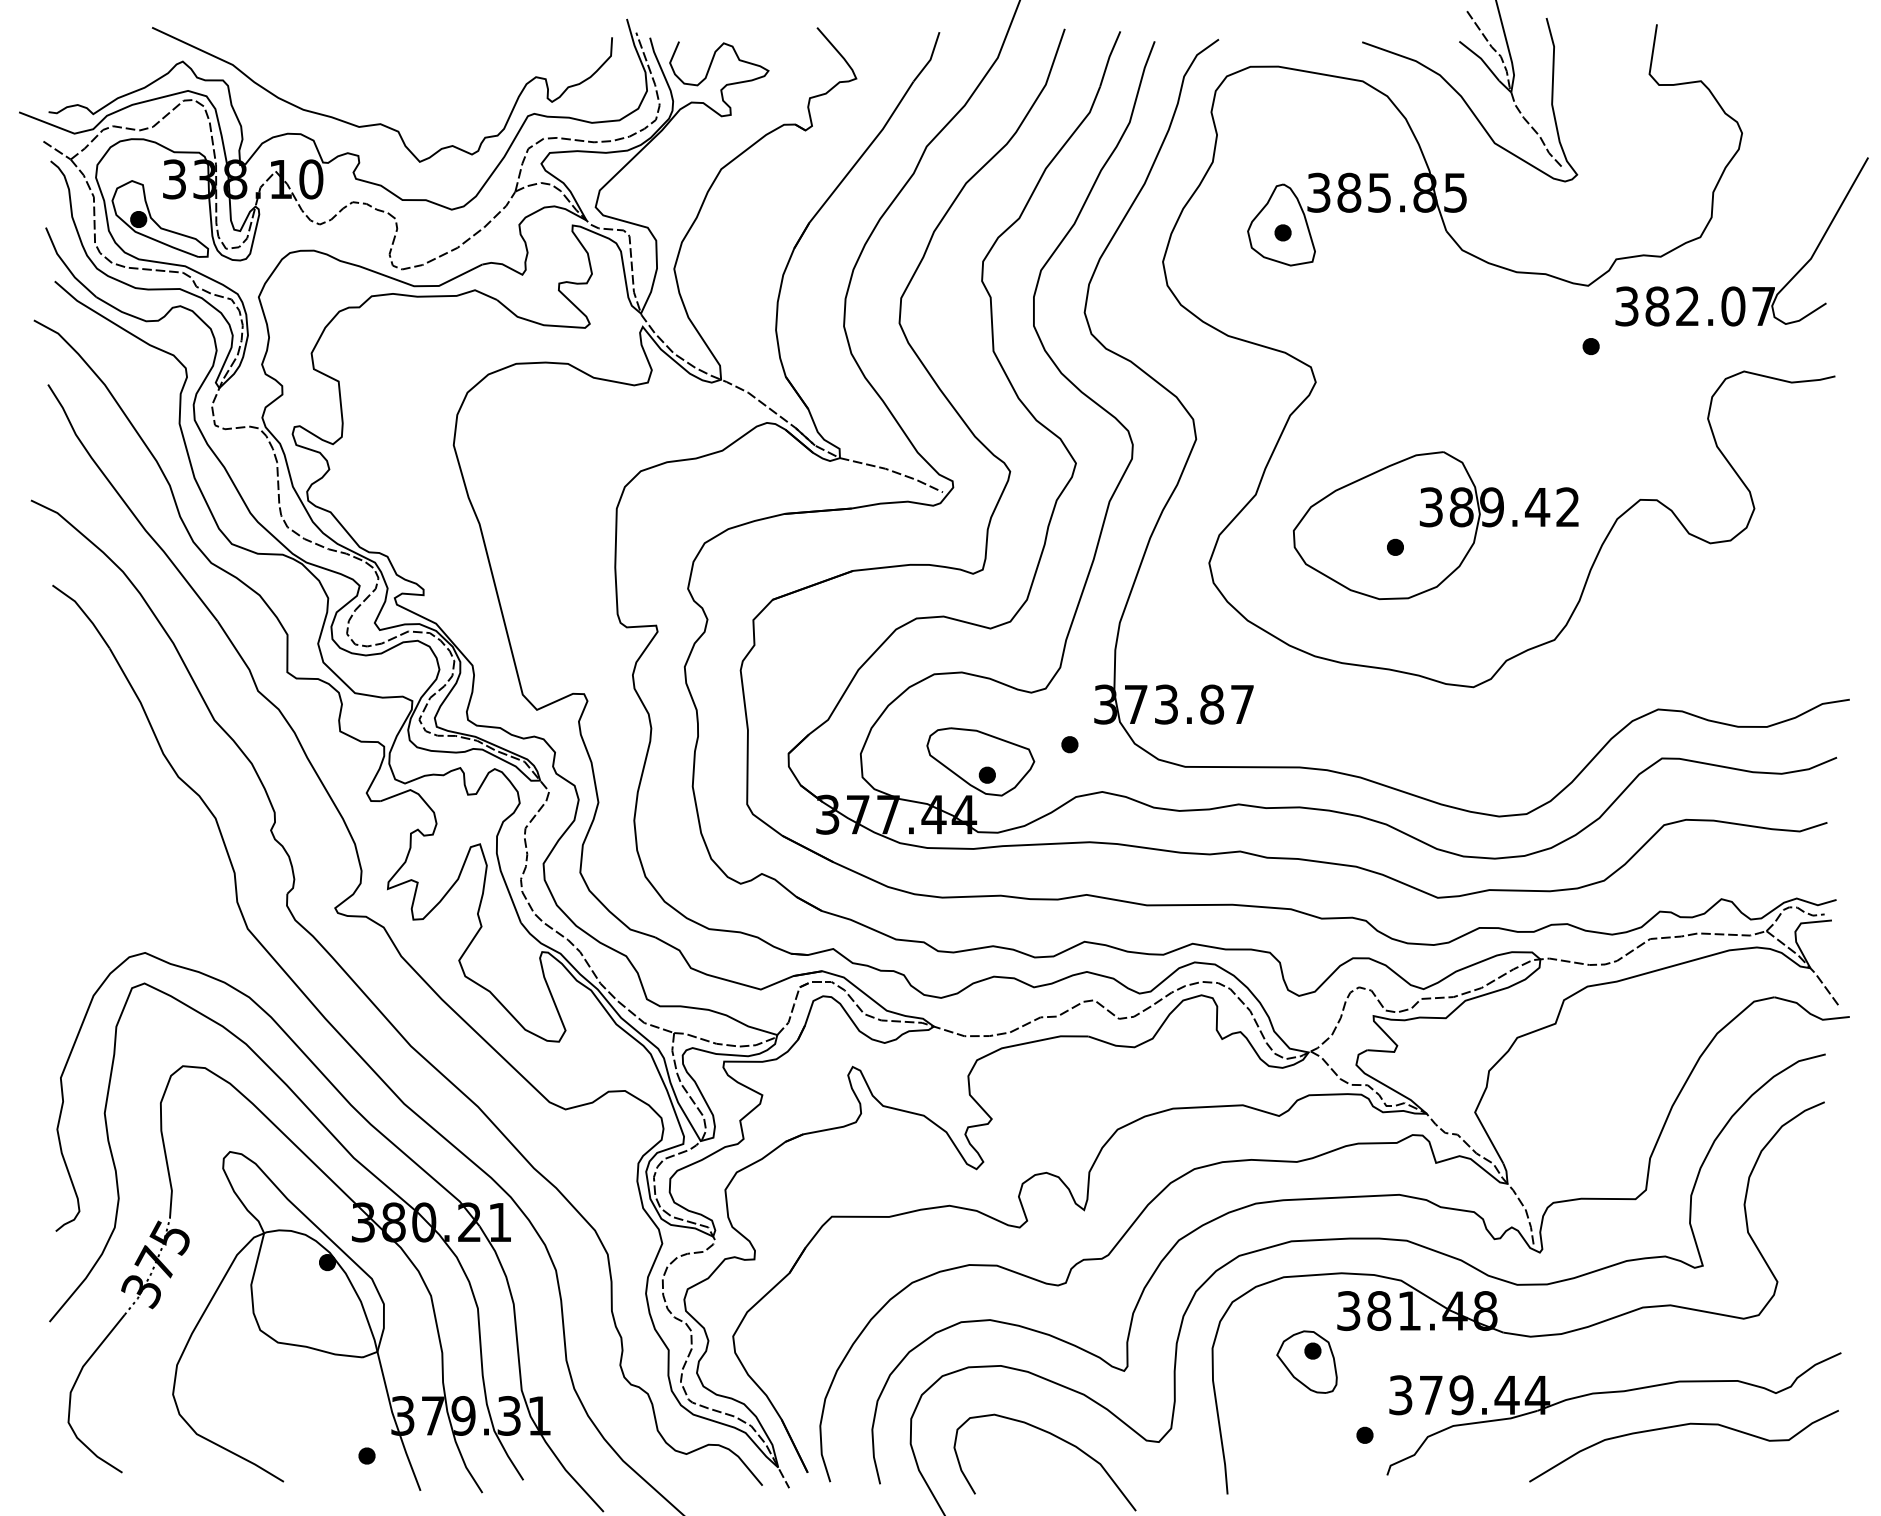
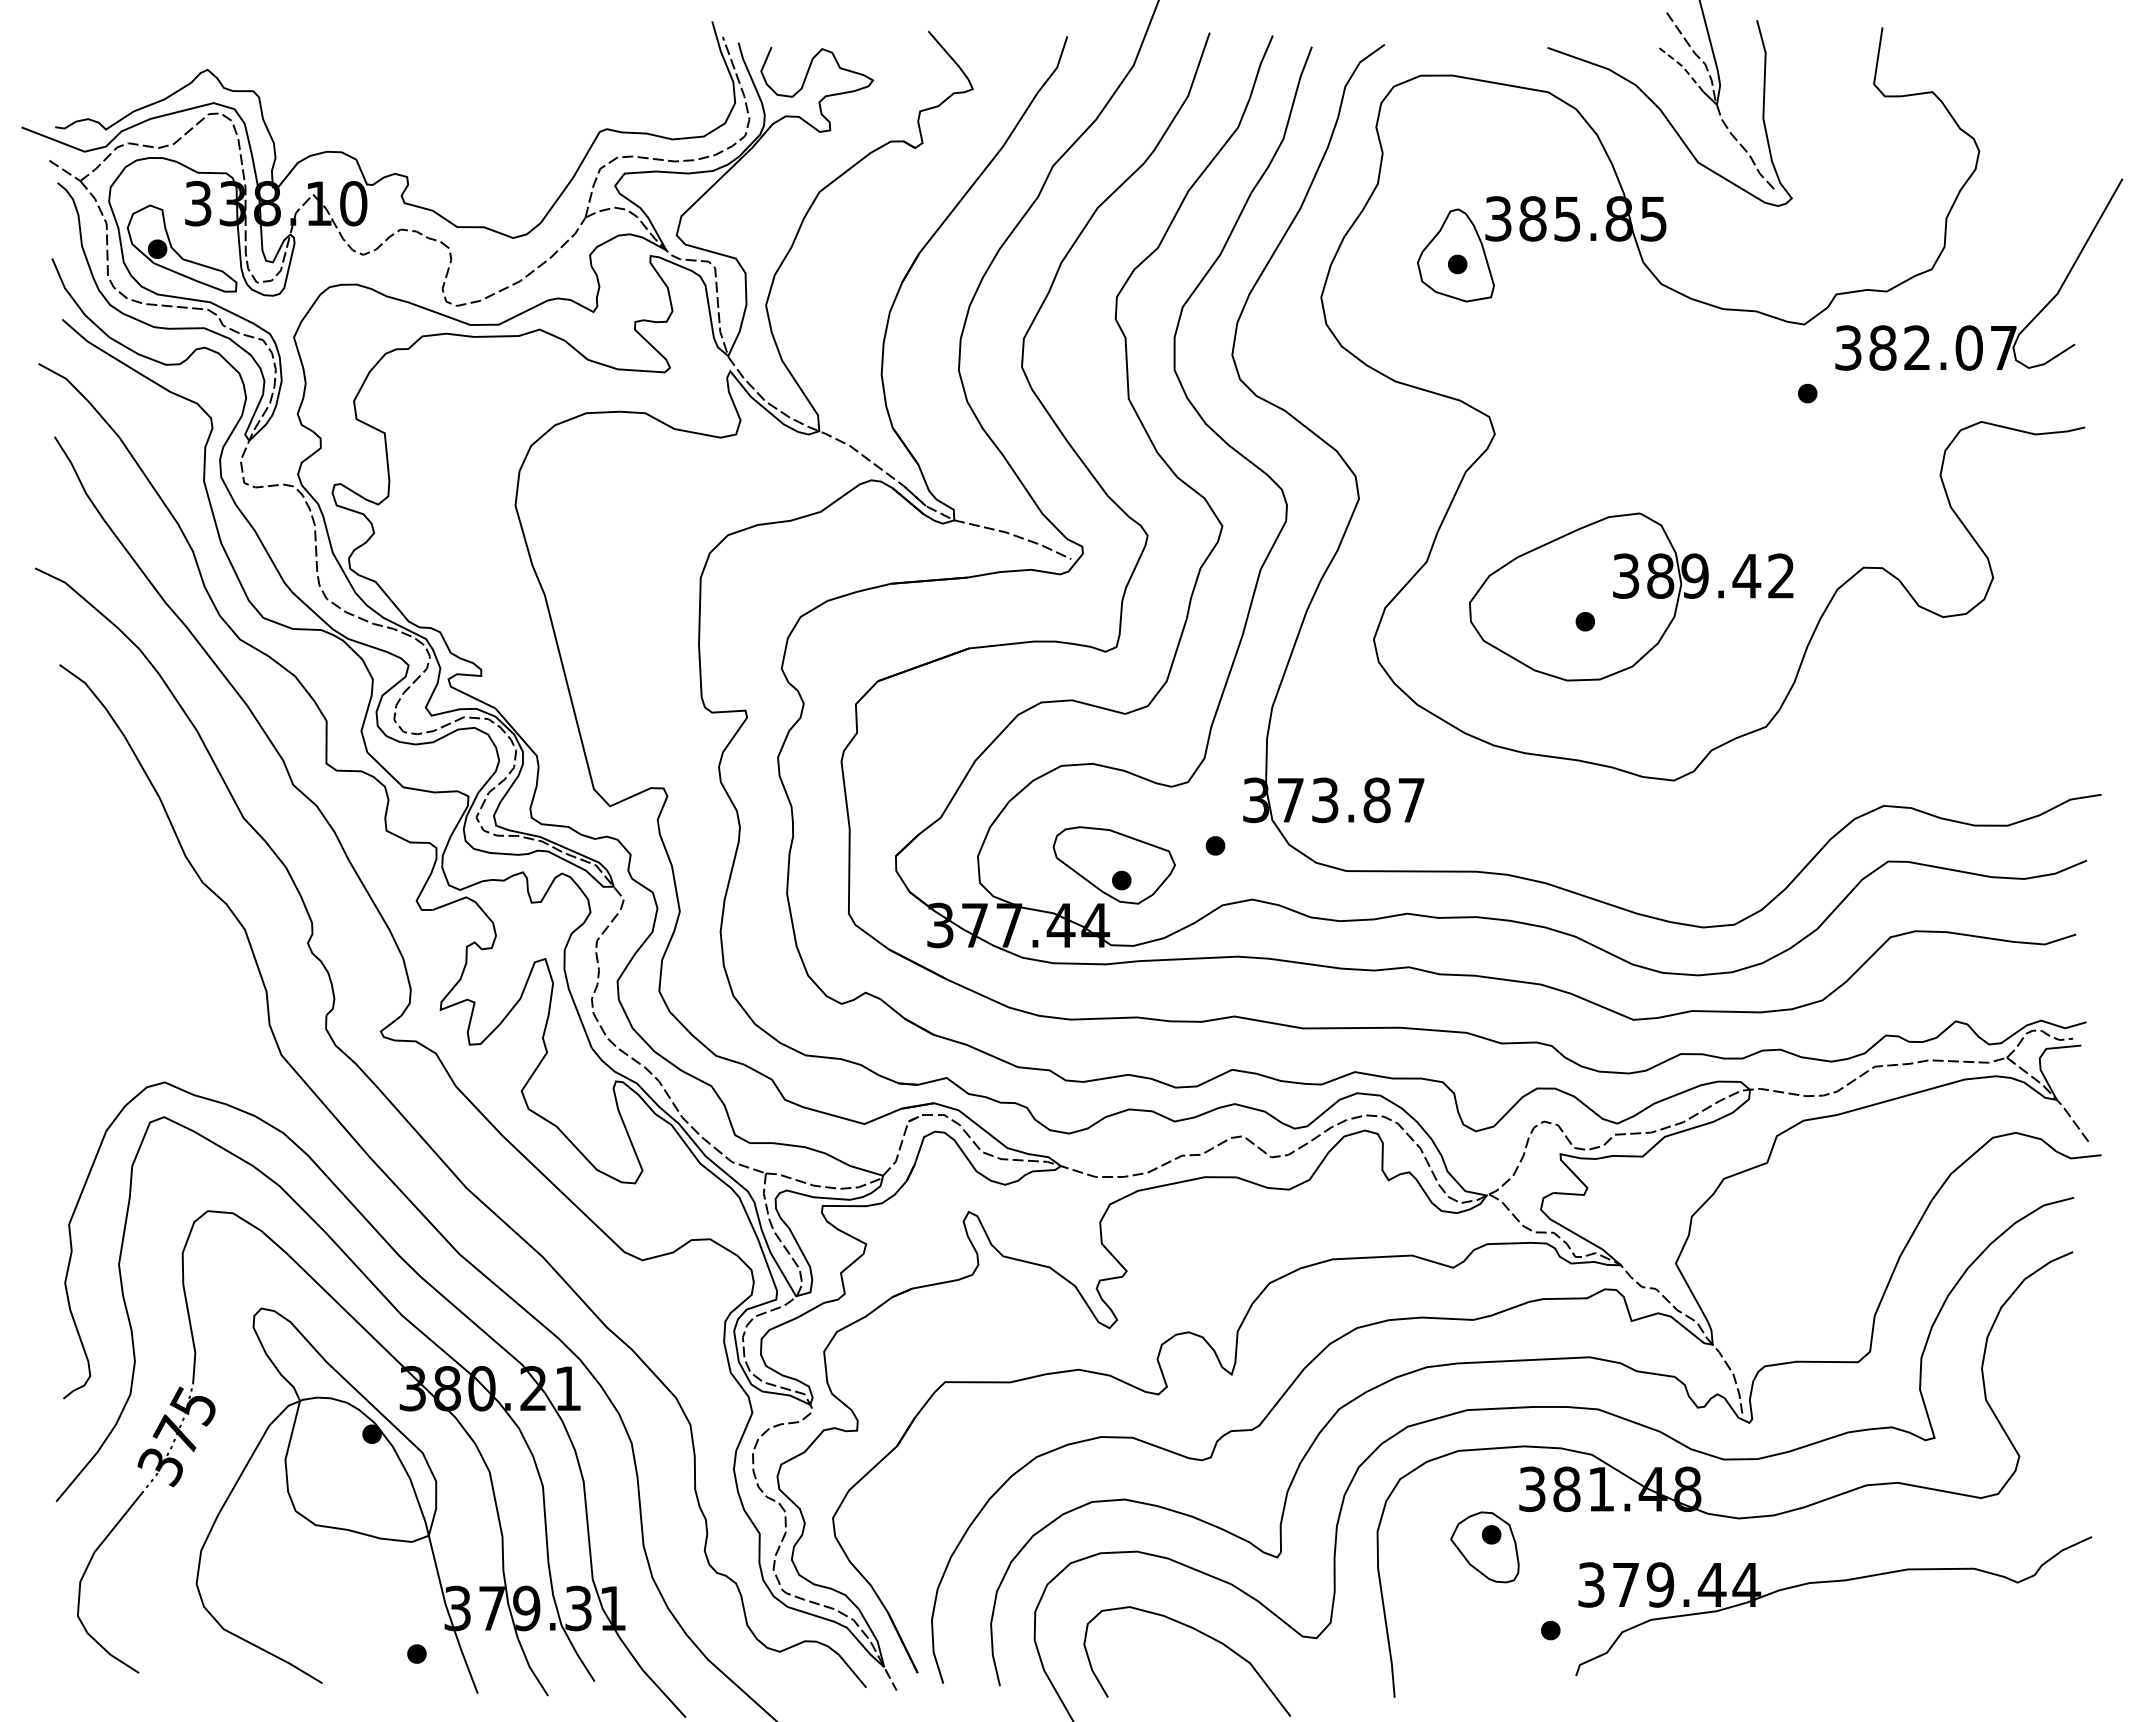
line: (1480, 58) -> (1682, 66), solid -> dashed
curve: (382, 123) -> (434, 140), removed
curve: (1680, 1426) -> (1909, 1620), removed

